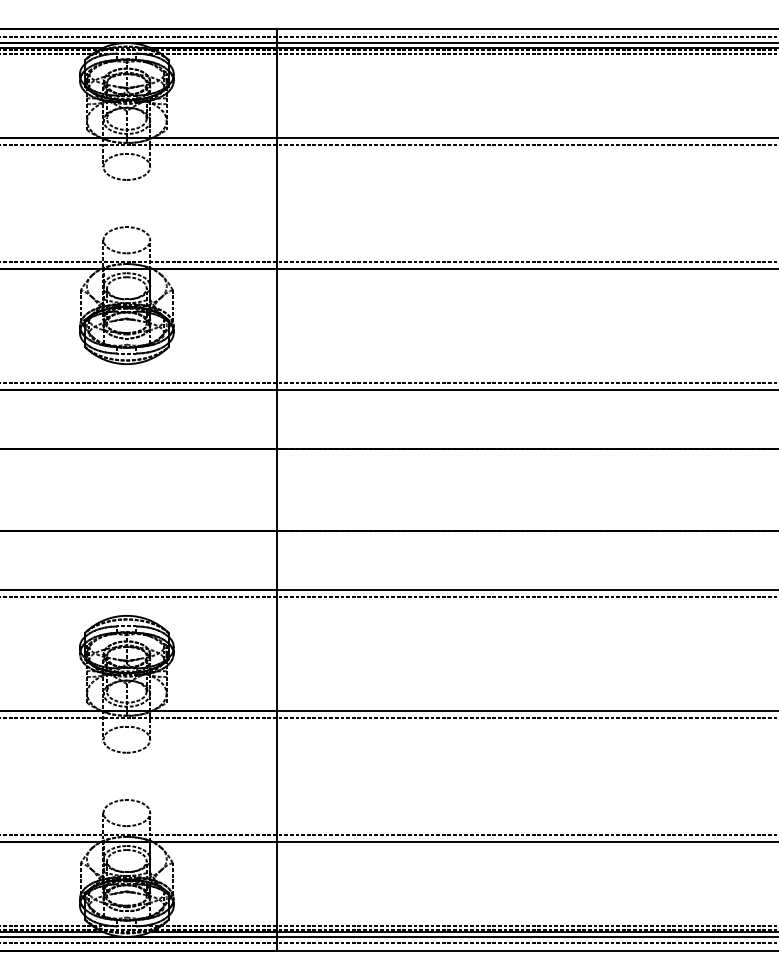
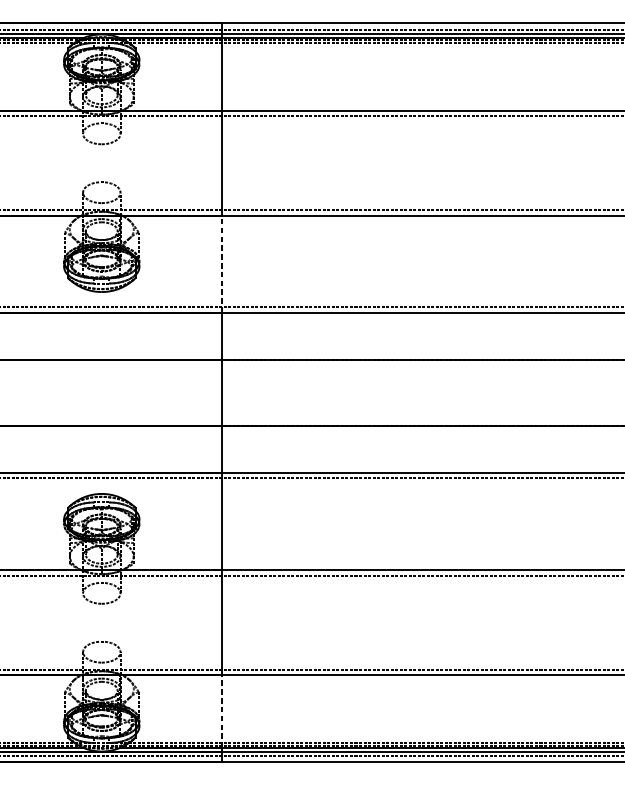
line: (276, 329) -> (221, 264), solid -> dashed
line: (276, 886) -> (221, 711), solid -> dashed

